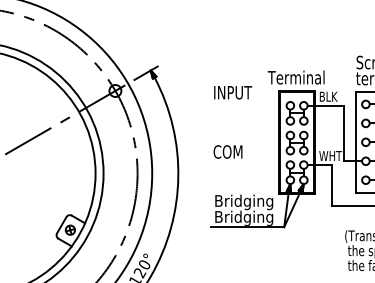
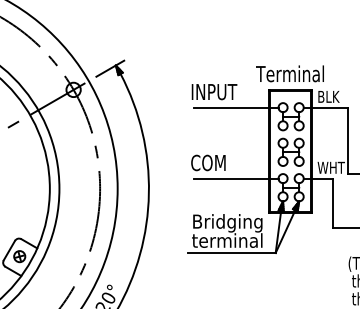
line: (250, 105) -> (235, 107), added
line: (250, 165) -> (235, 179), added
text: (243, 217) -> (226, 241), Bridging -> terminal

